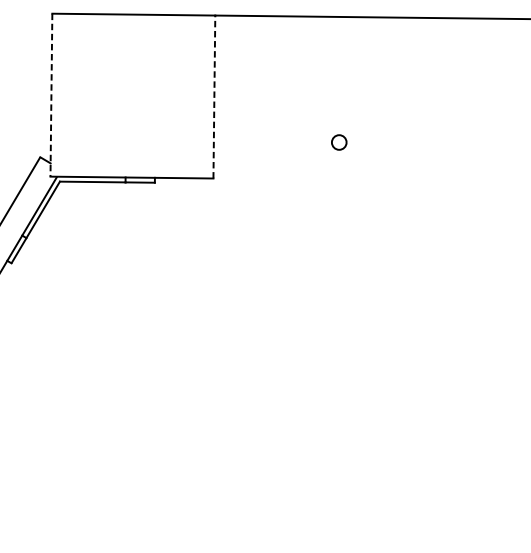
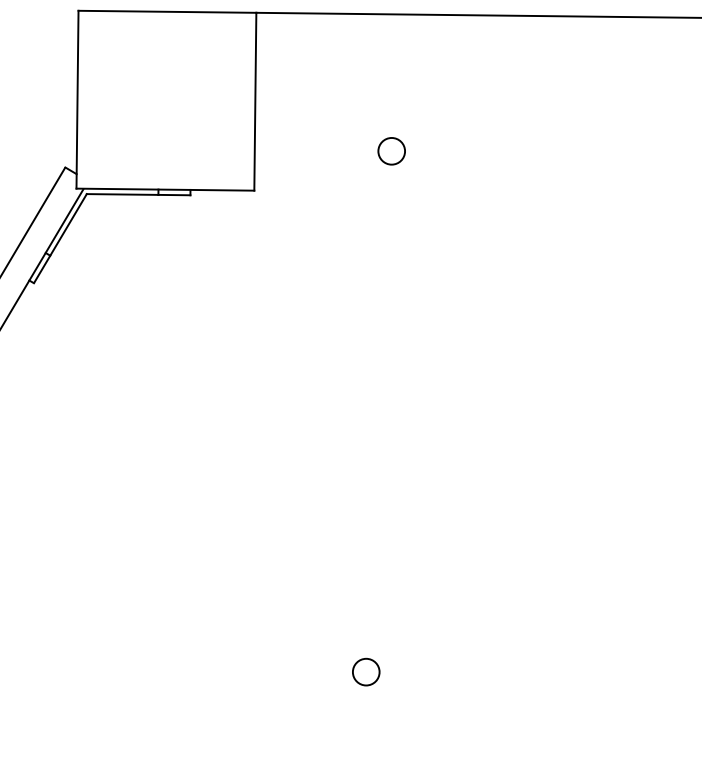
line: (51, 94) -> (77, 99), dashed -> solid
line: (214, 96) -> (255, 101), dashed -> solid
circle: (339, 142) -> (391, 151), size x1.67

